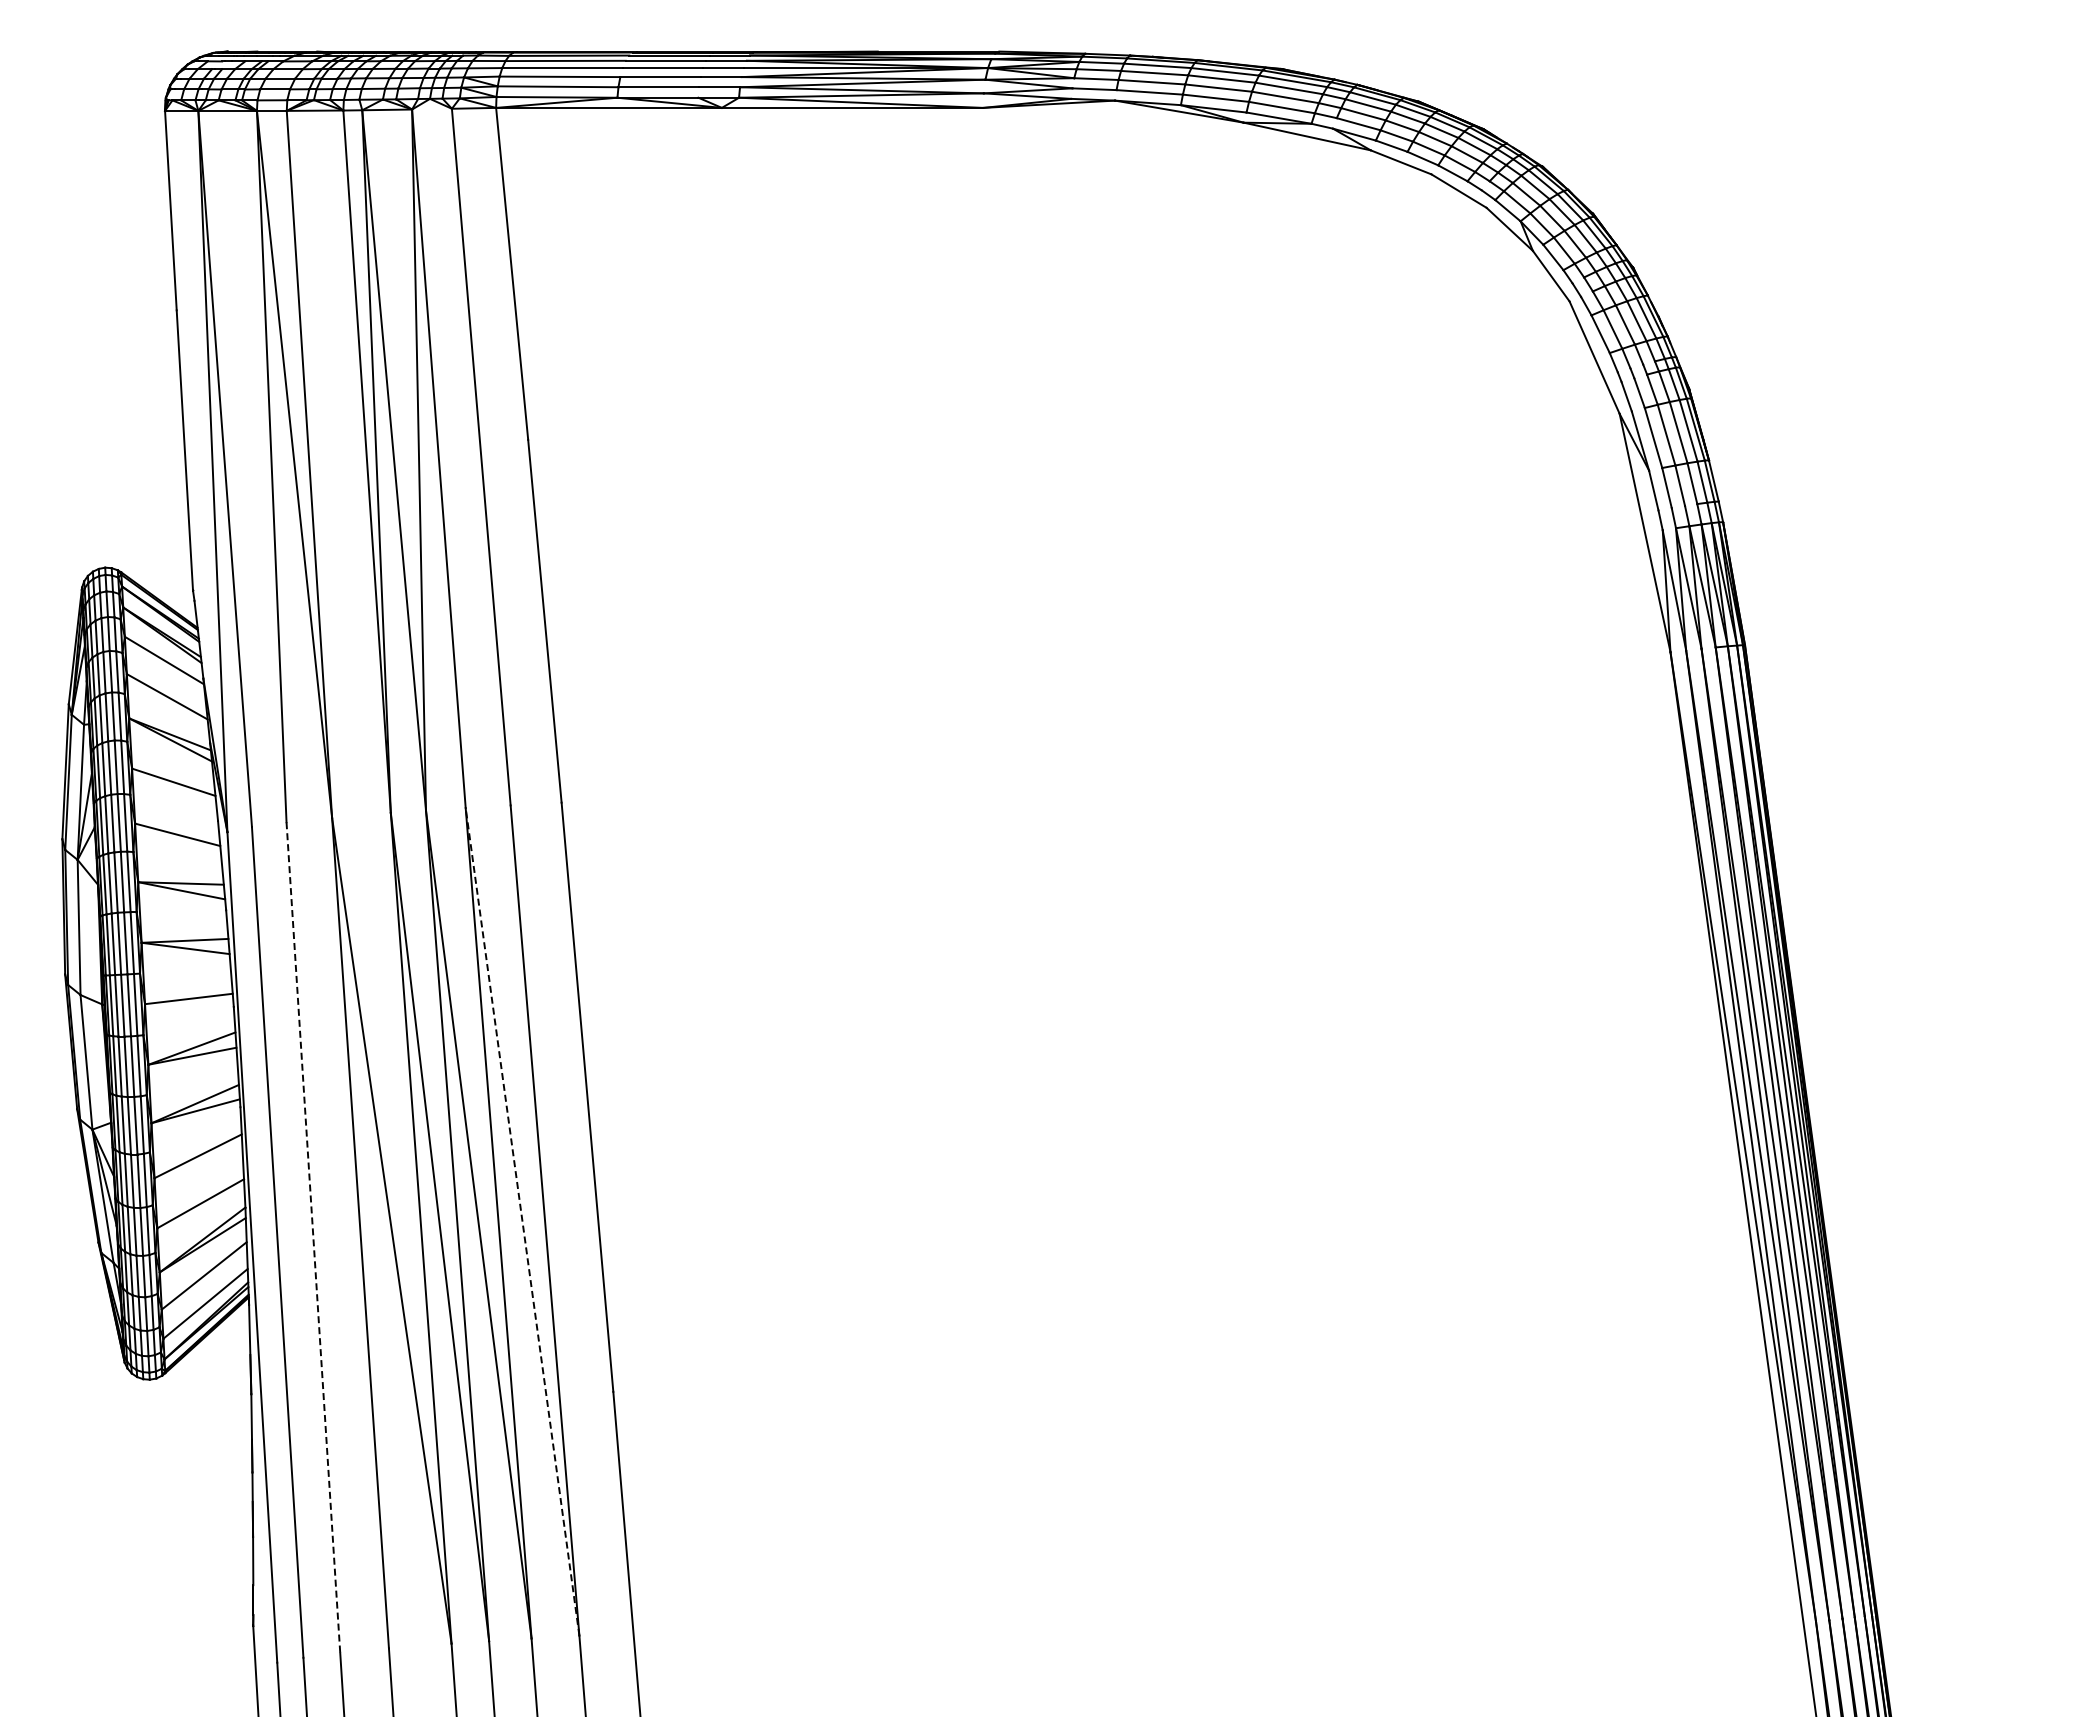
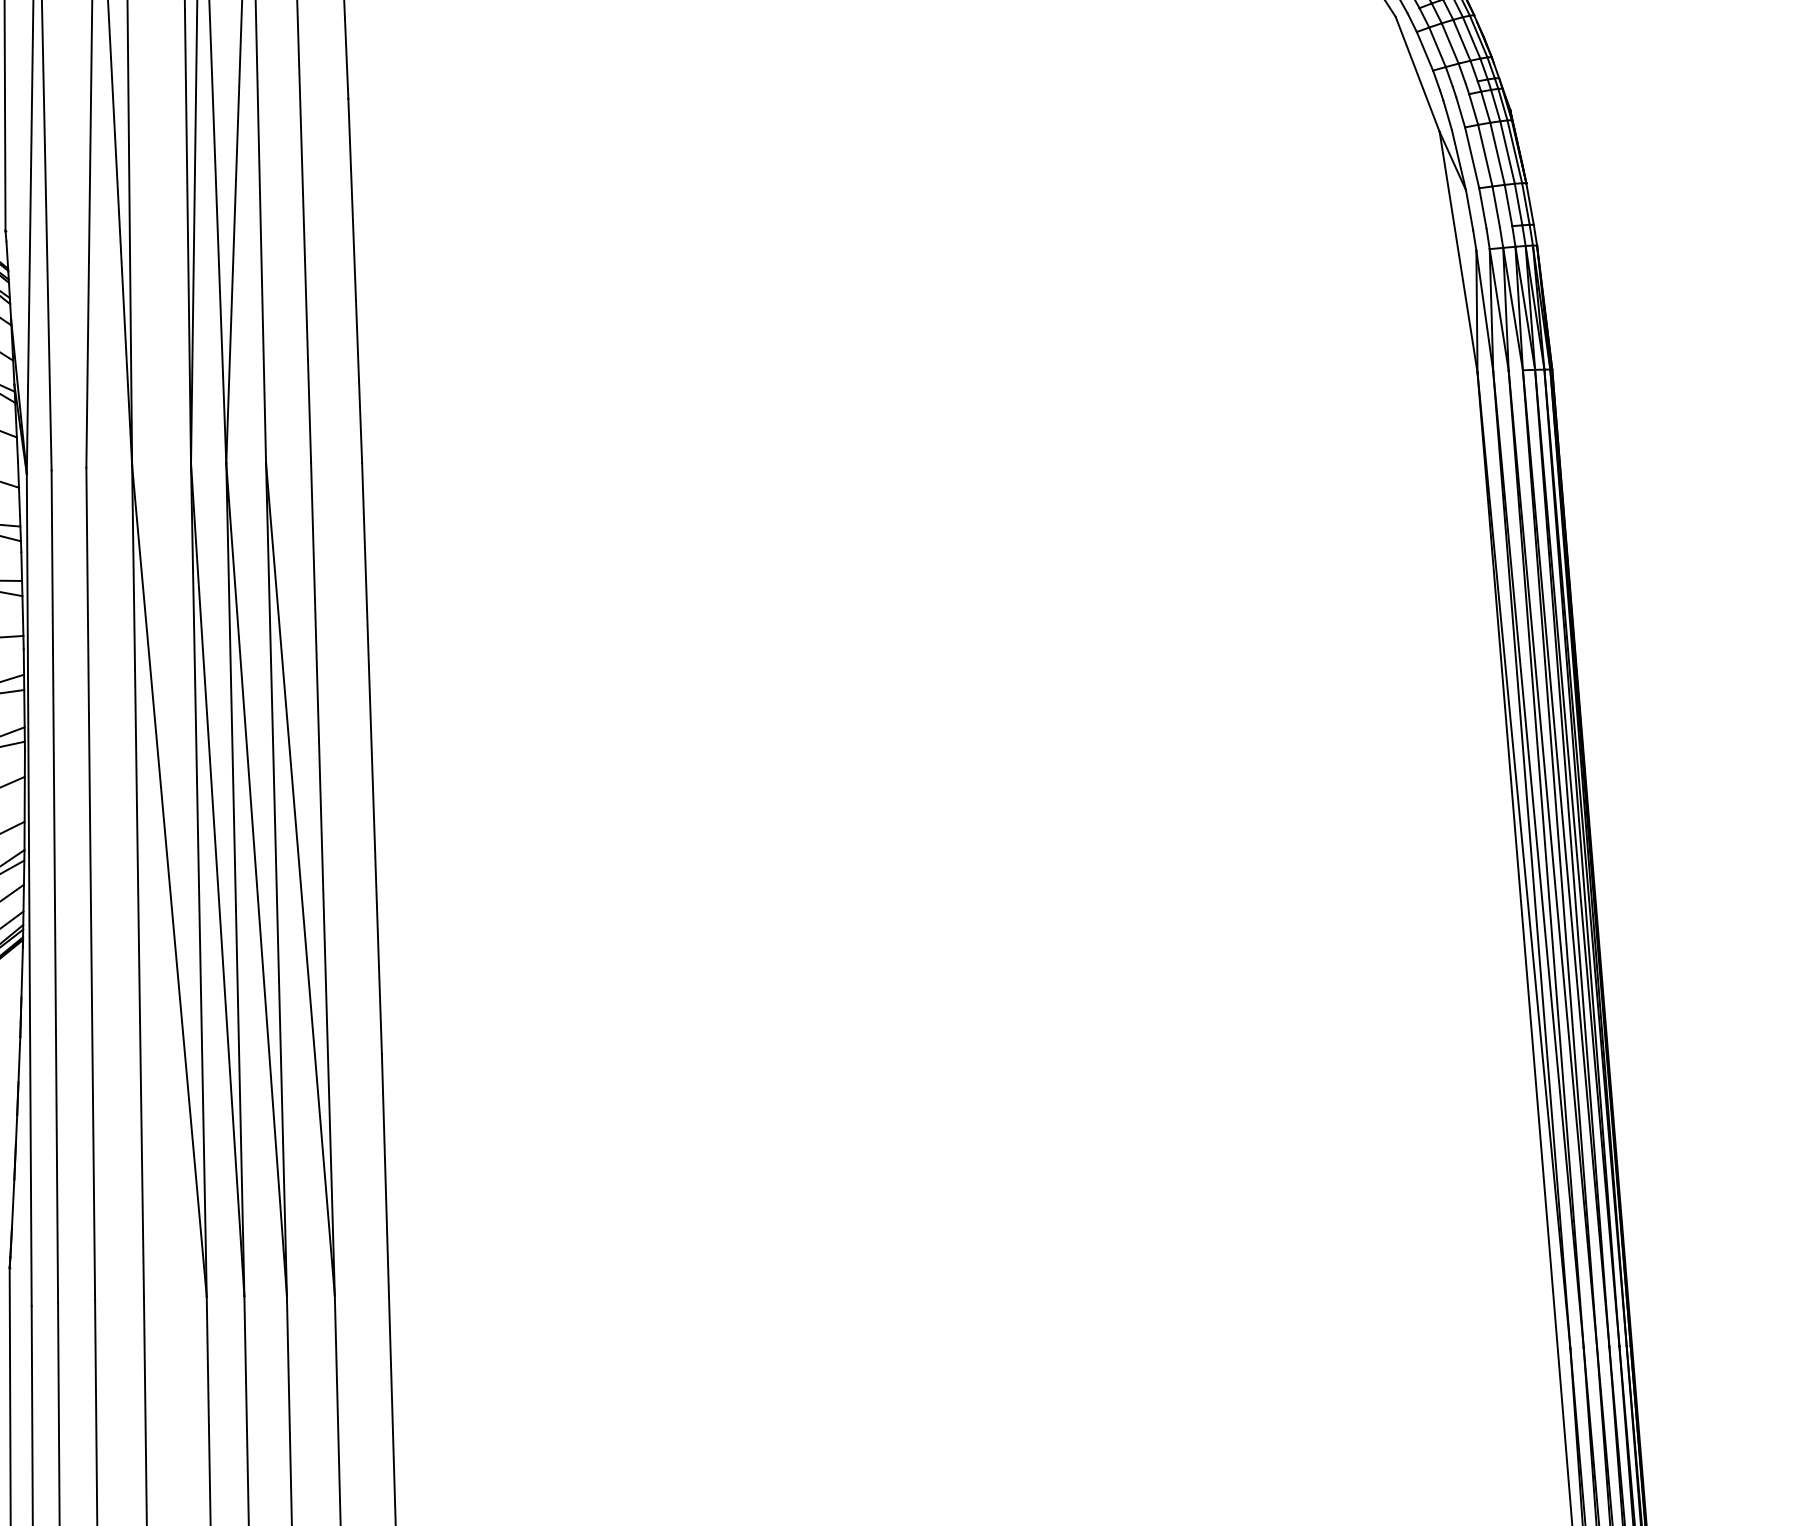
line: (522, 1221) -> (300, 879), dashed -> solid
line: (313, 1238) -> (90, 884), dashed -> solid

